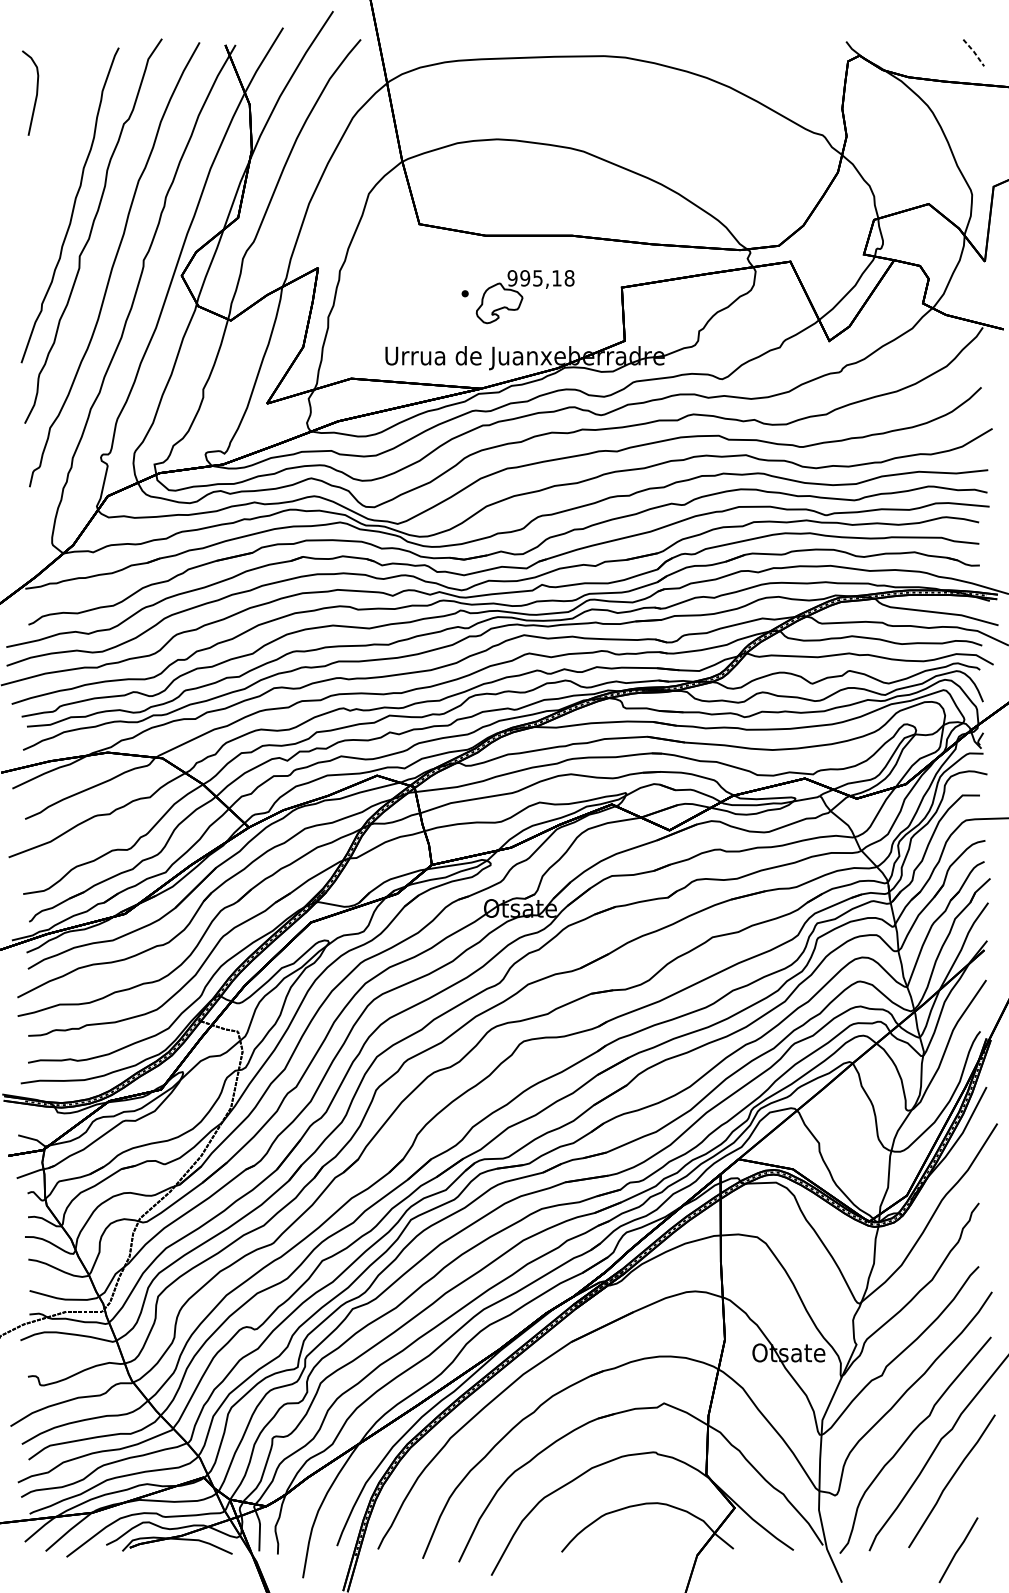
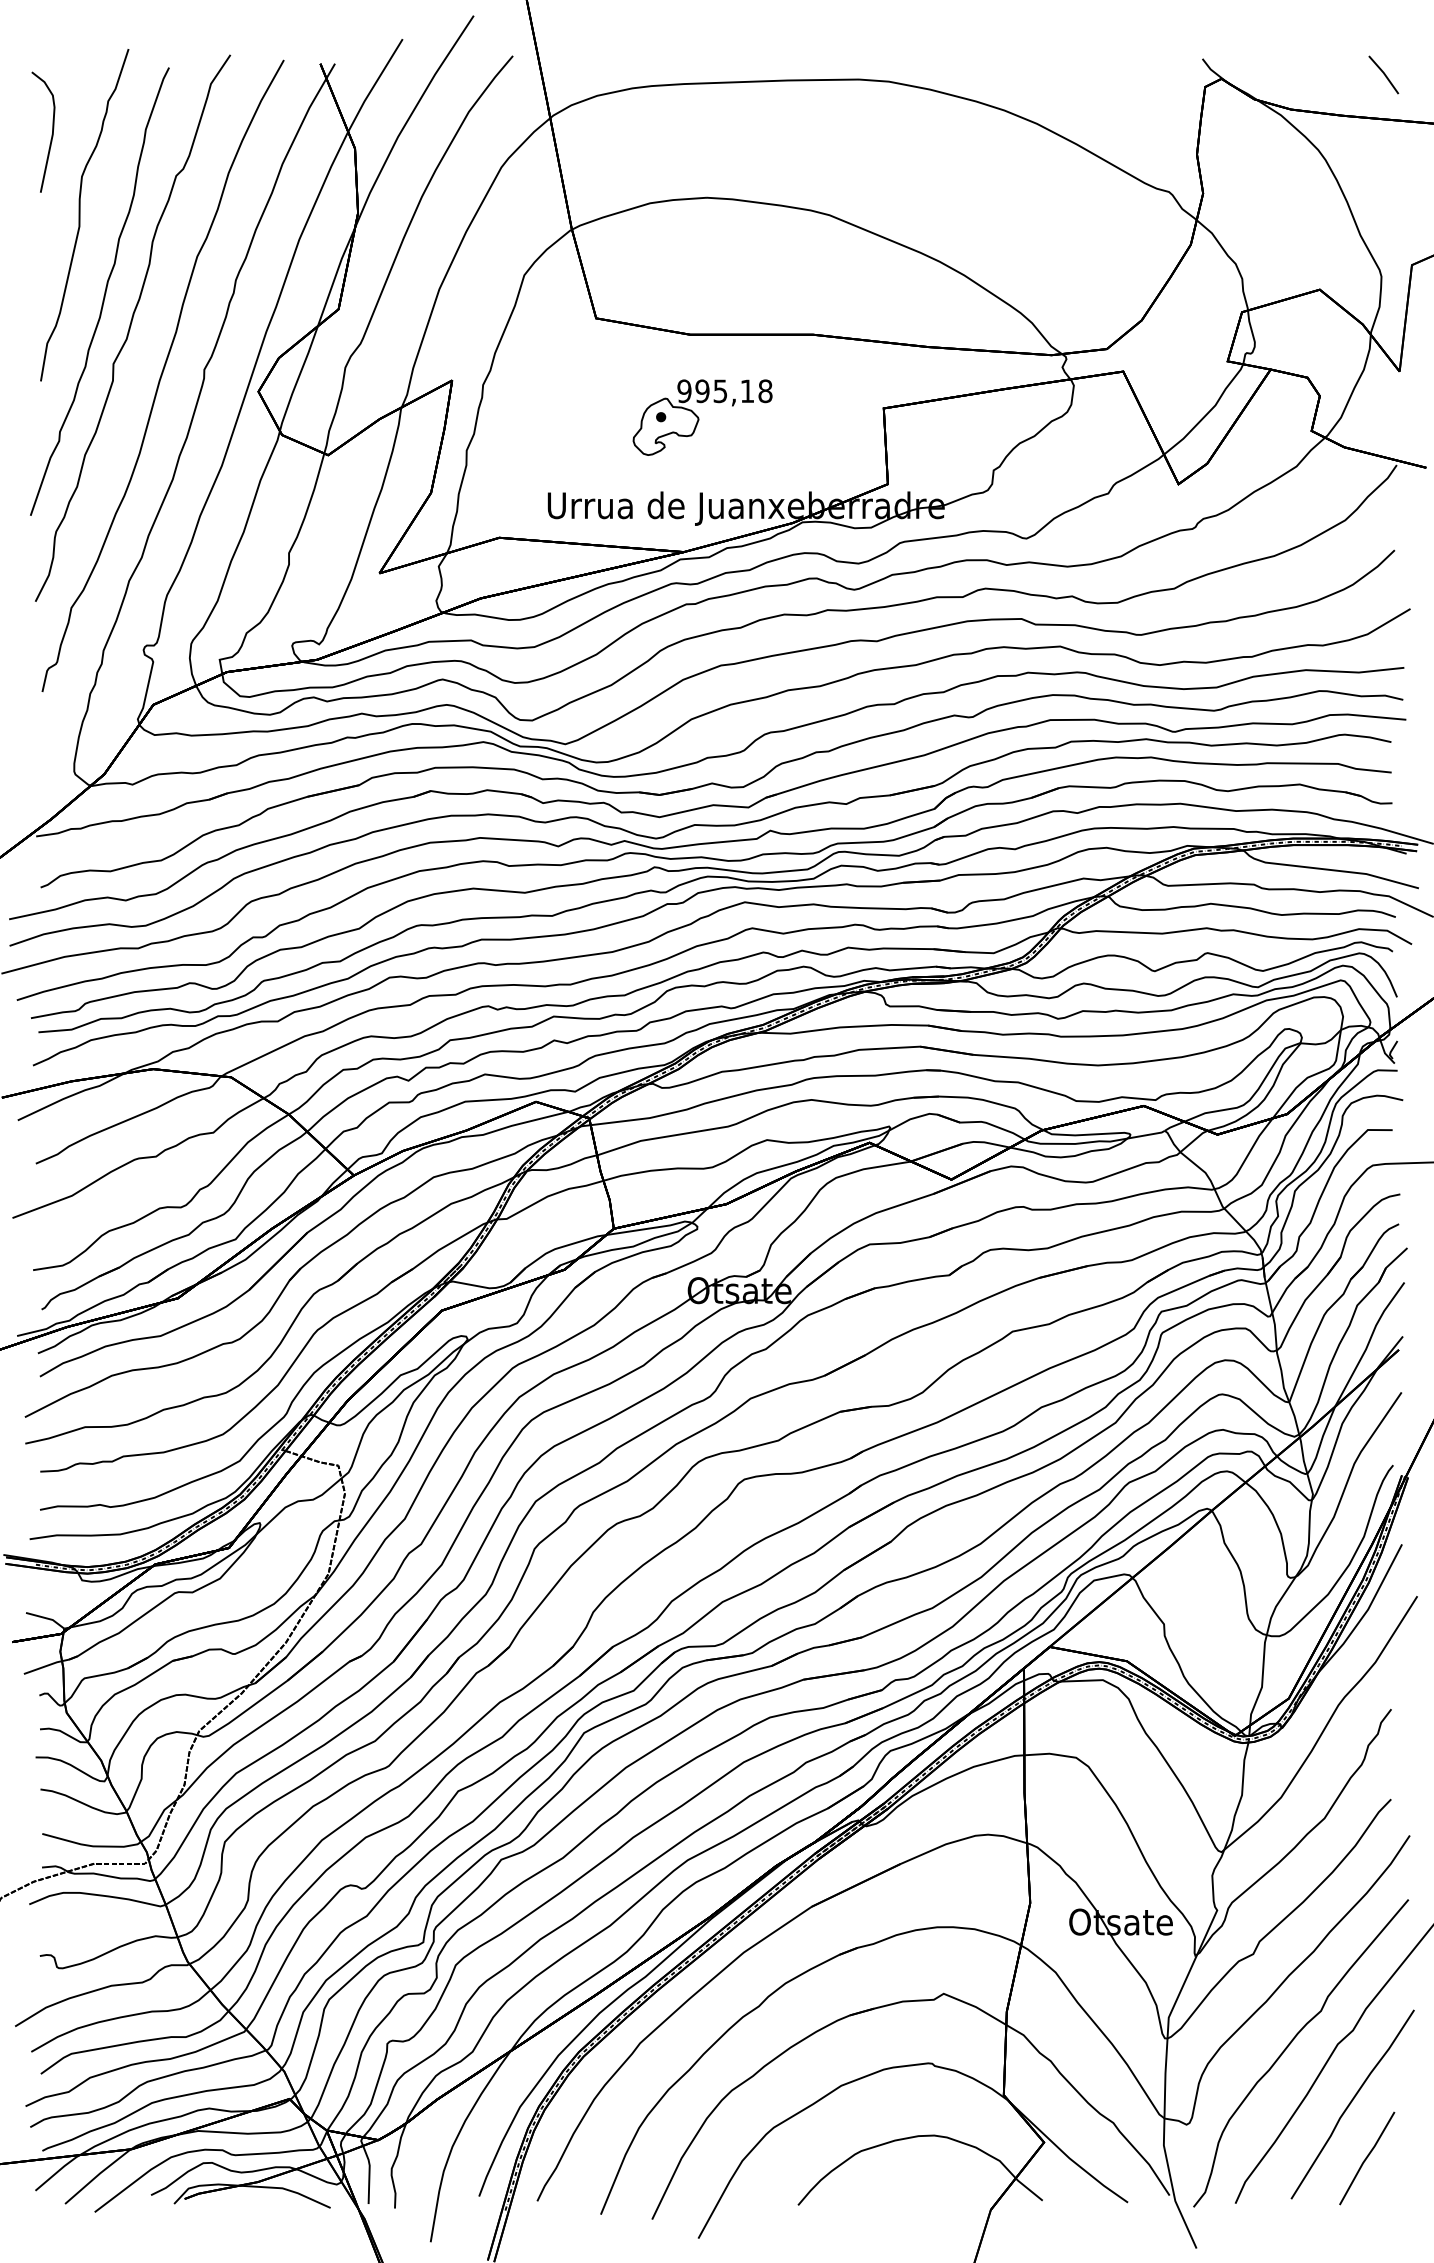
line: (974, 51) -> (1384, 73), dashed -> solid
curve: (56, 151) -> (80, 215), added
part: (525, 296) -> (702, 417), moved
line: (958, 1550) -> (1367, 2158), moved

